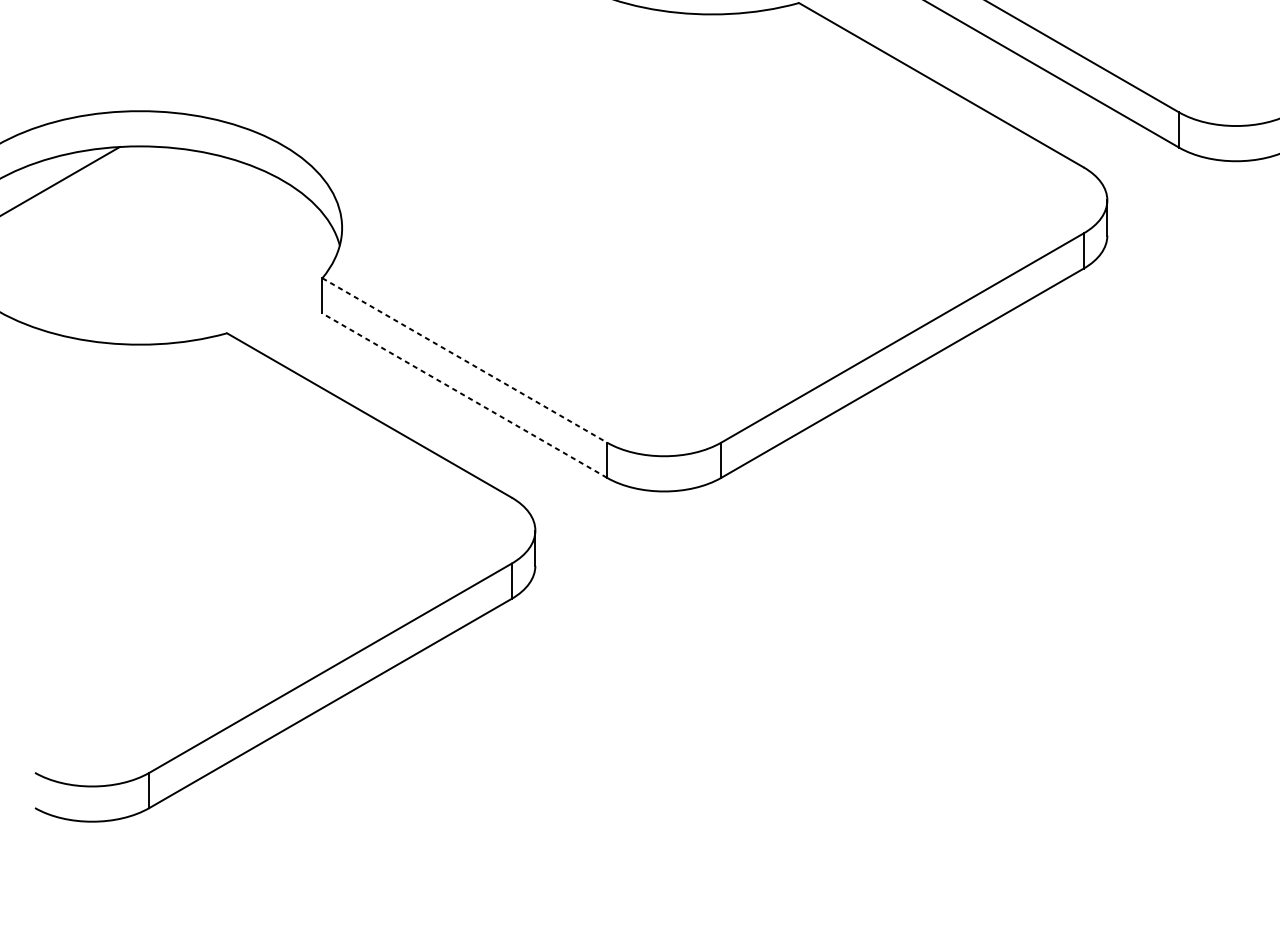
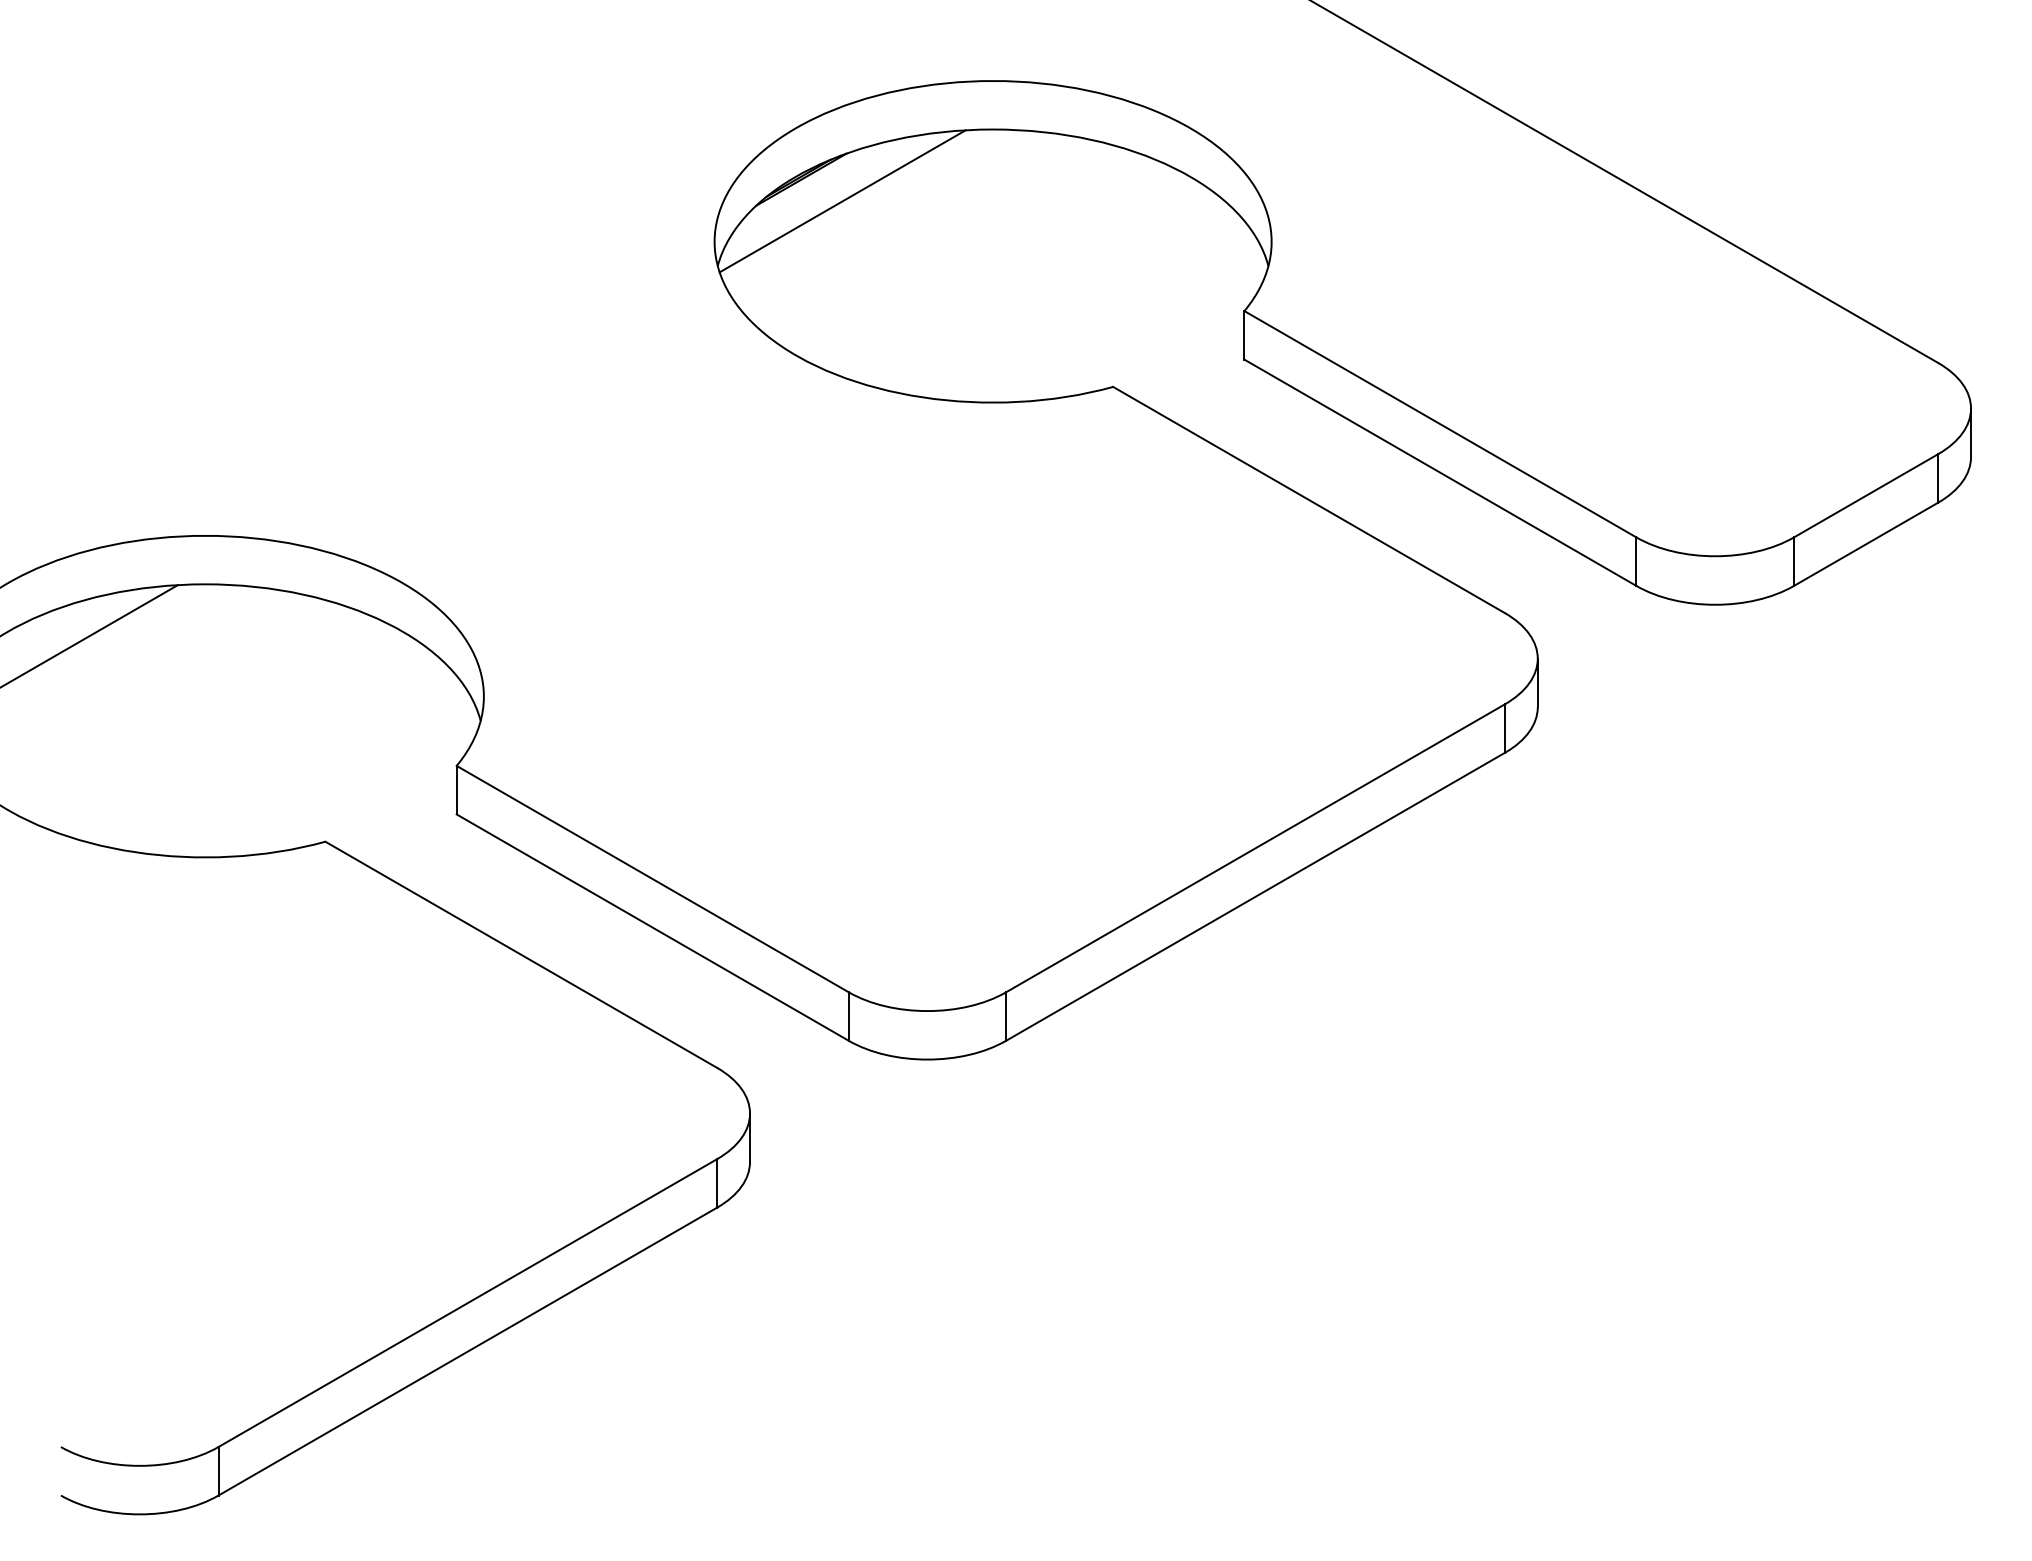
line: (465, 360) -> (653, 879), dashed -> solid
line: (464, 395) -> (652, 927), dashed -> solid

